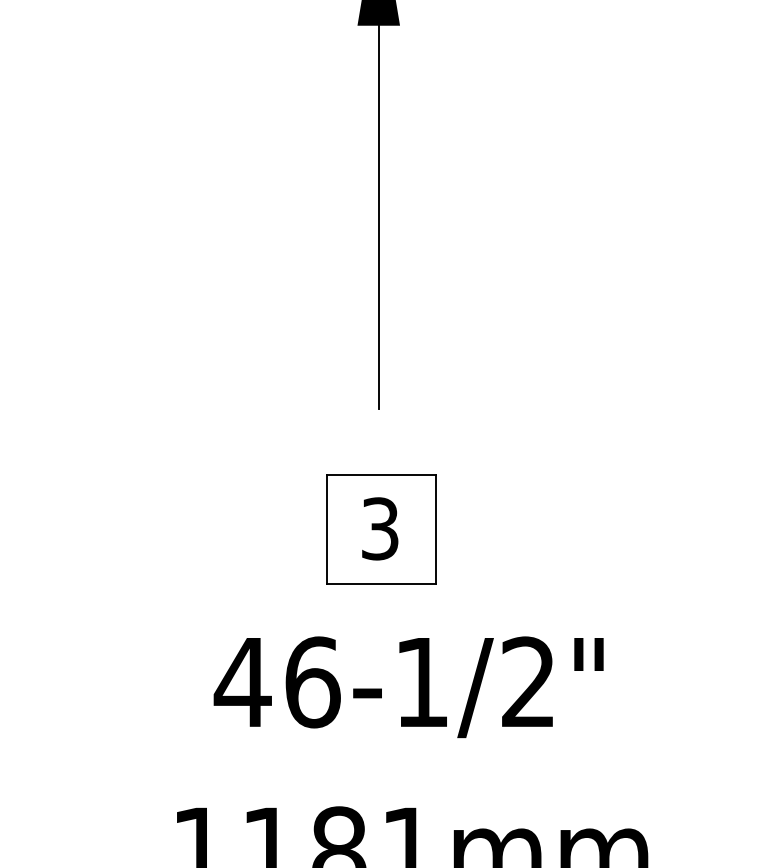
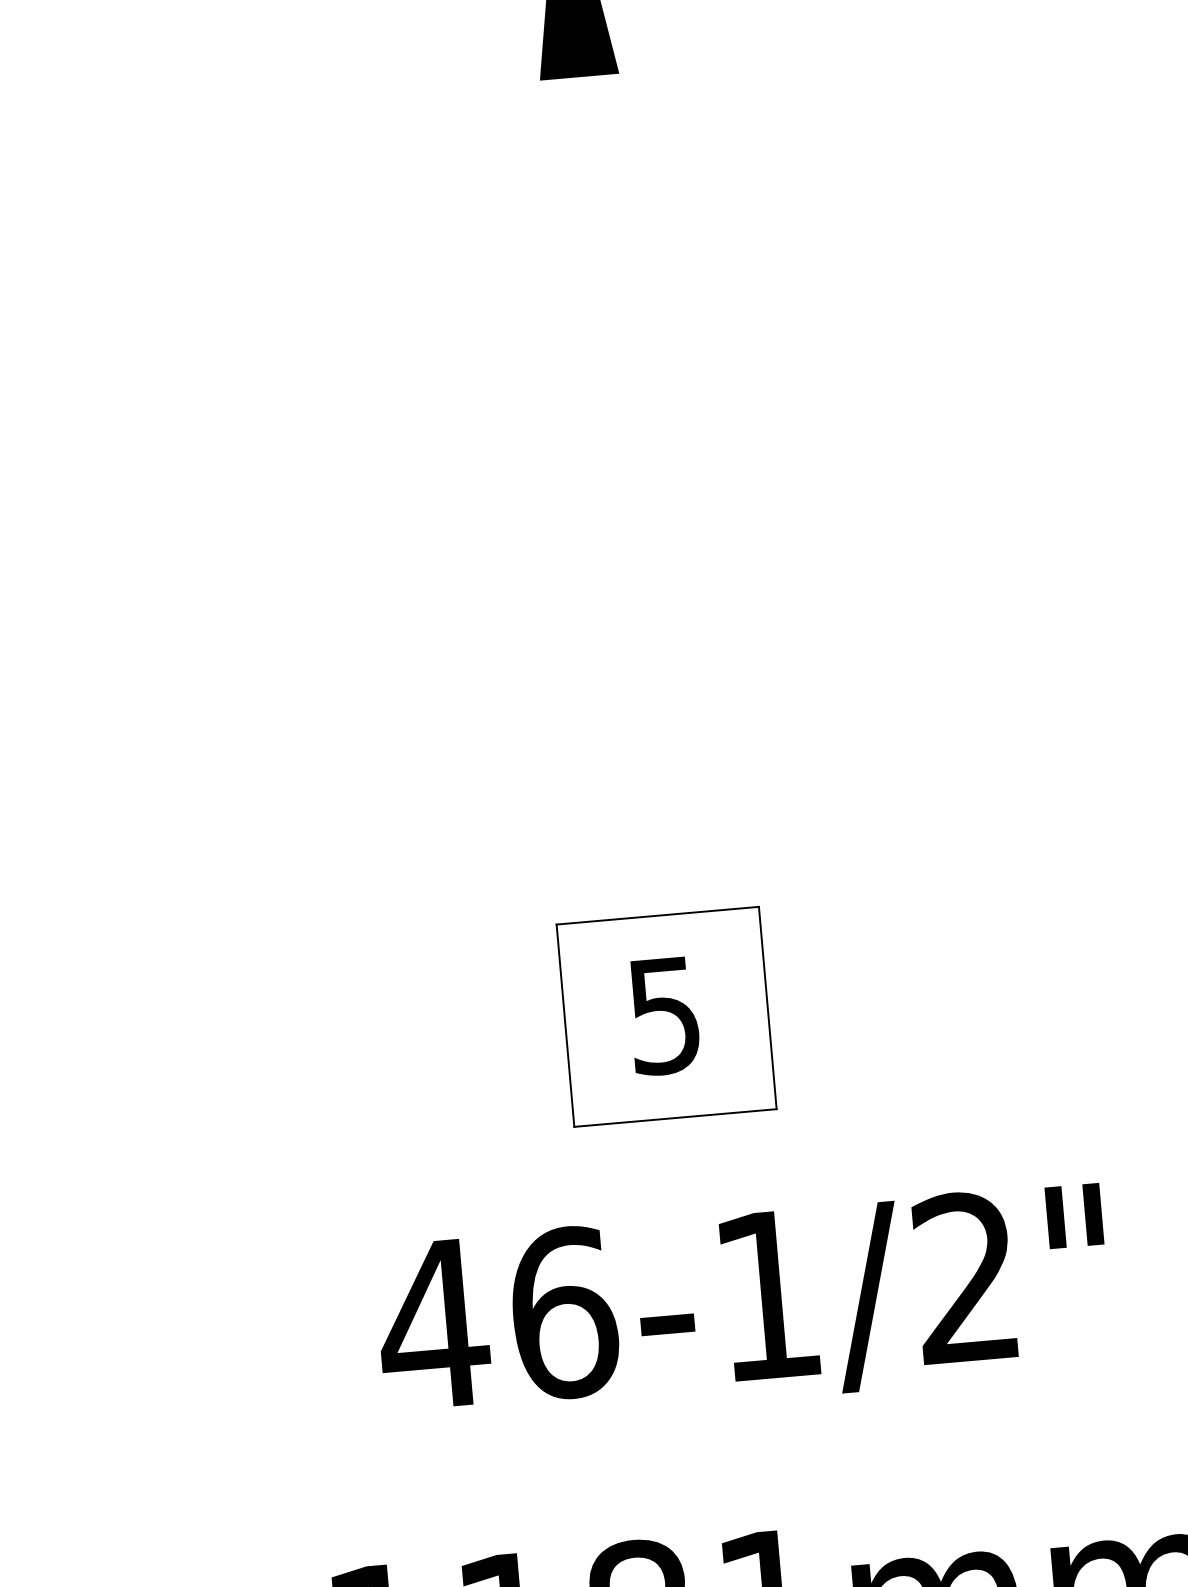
line: (378, 217) -> (610, 435), removed
text: (380, 528) -> (664, 1014), 3 -> 5

